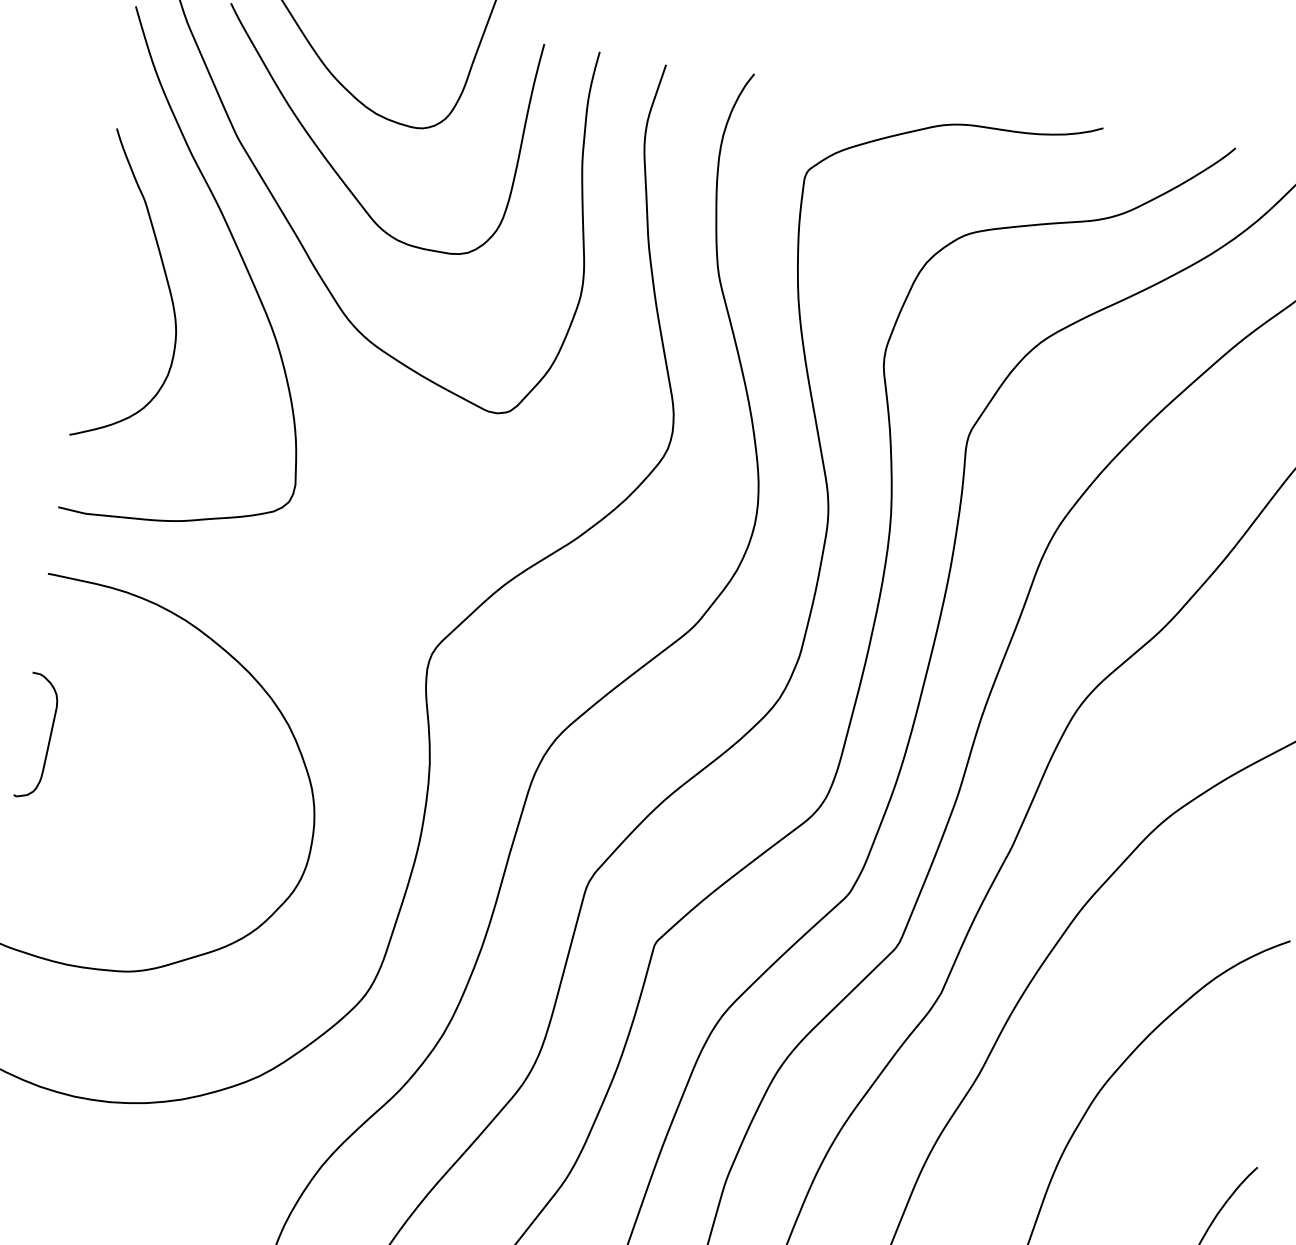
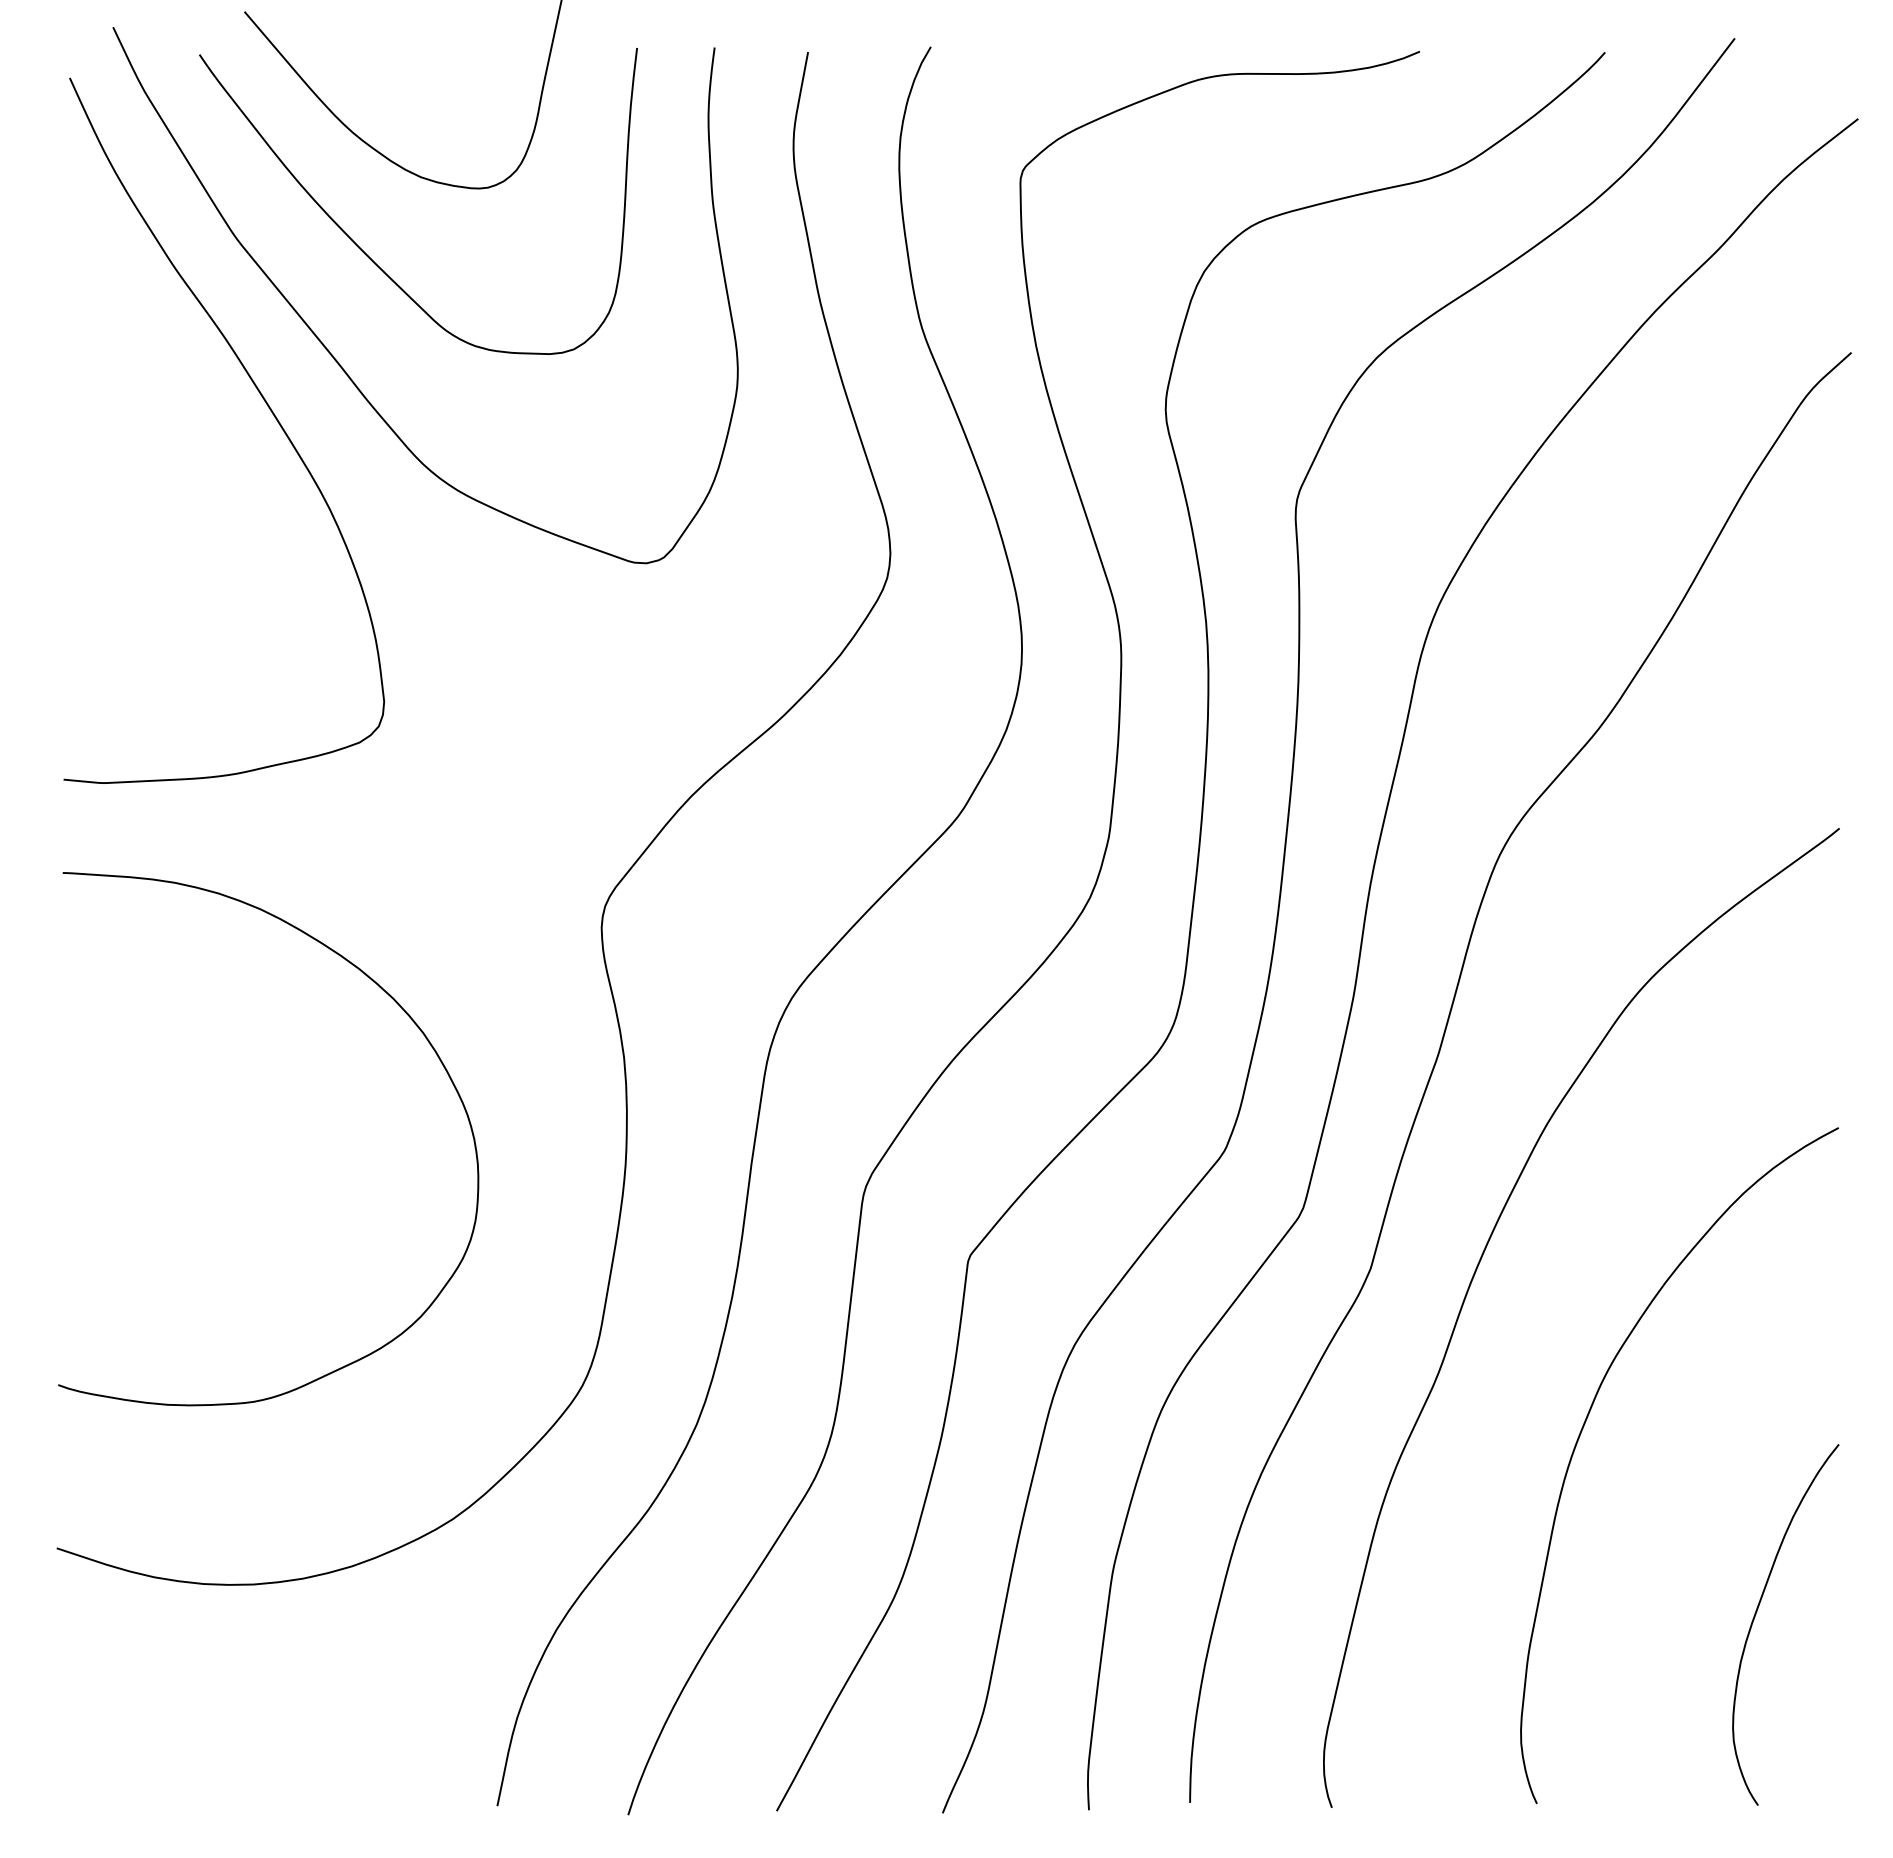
curve: (166, 280) -> (166, 447), removed
curve: (49, 737) -> (97, 1097), removed

